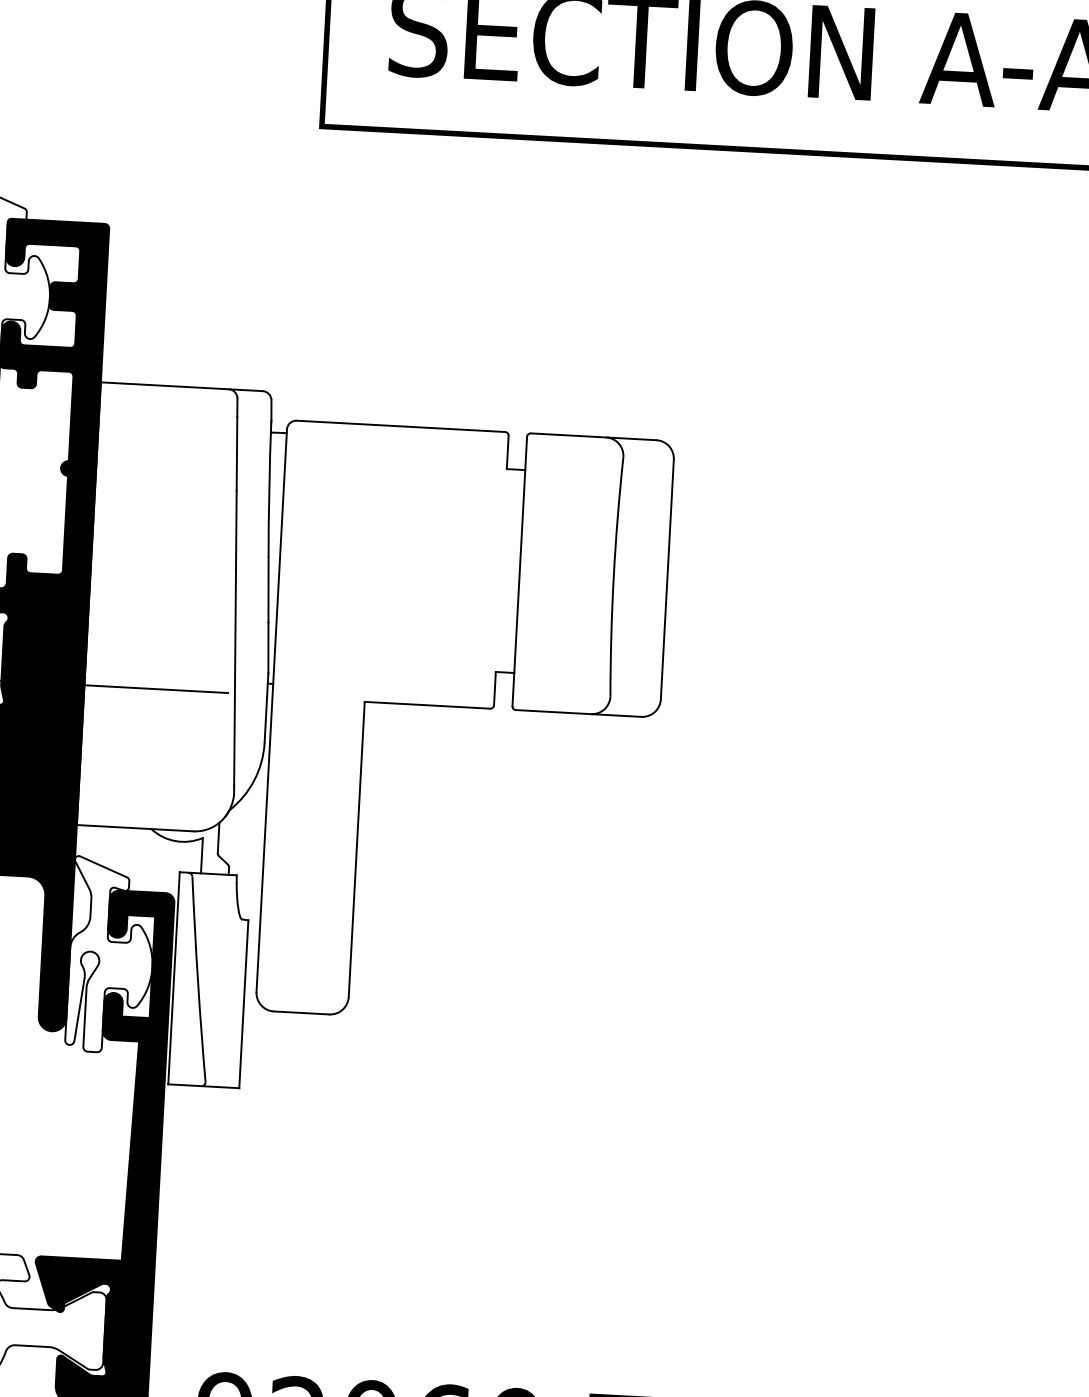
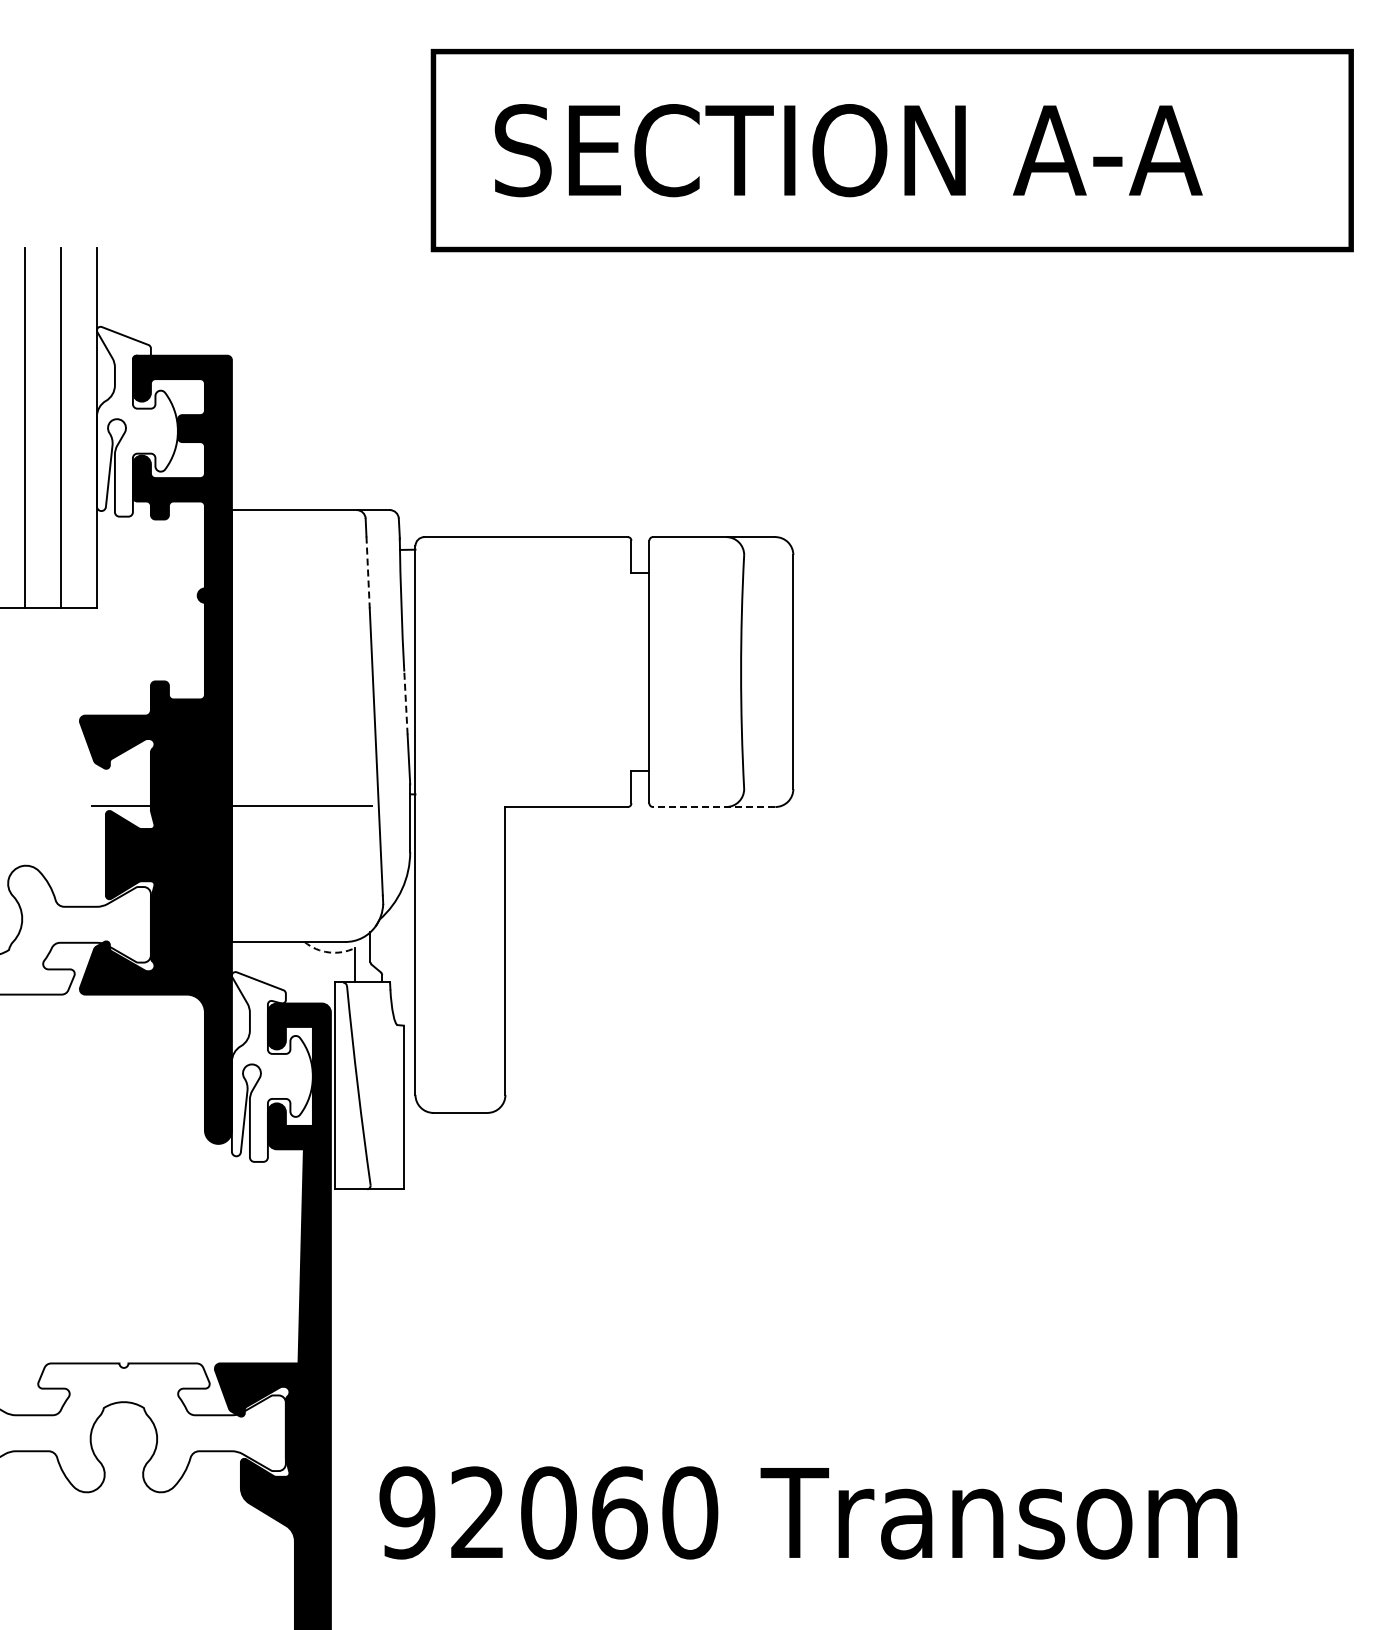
line: (237, 453) -> (368, 572), solid -> dashed
line: (268, 590) -> (405, 703), solid -> dashed
line: (577, 713) -> (713, 807), solid -> dashed
arc: (176, 841) -> (329, 952), solid -> dashed

